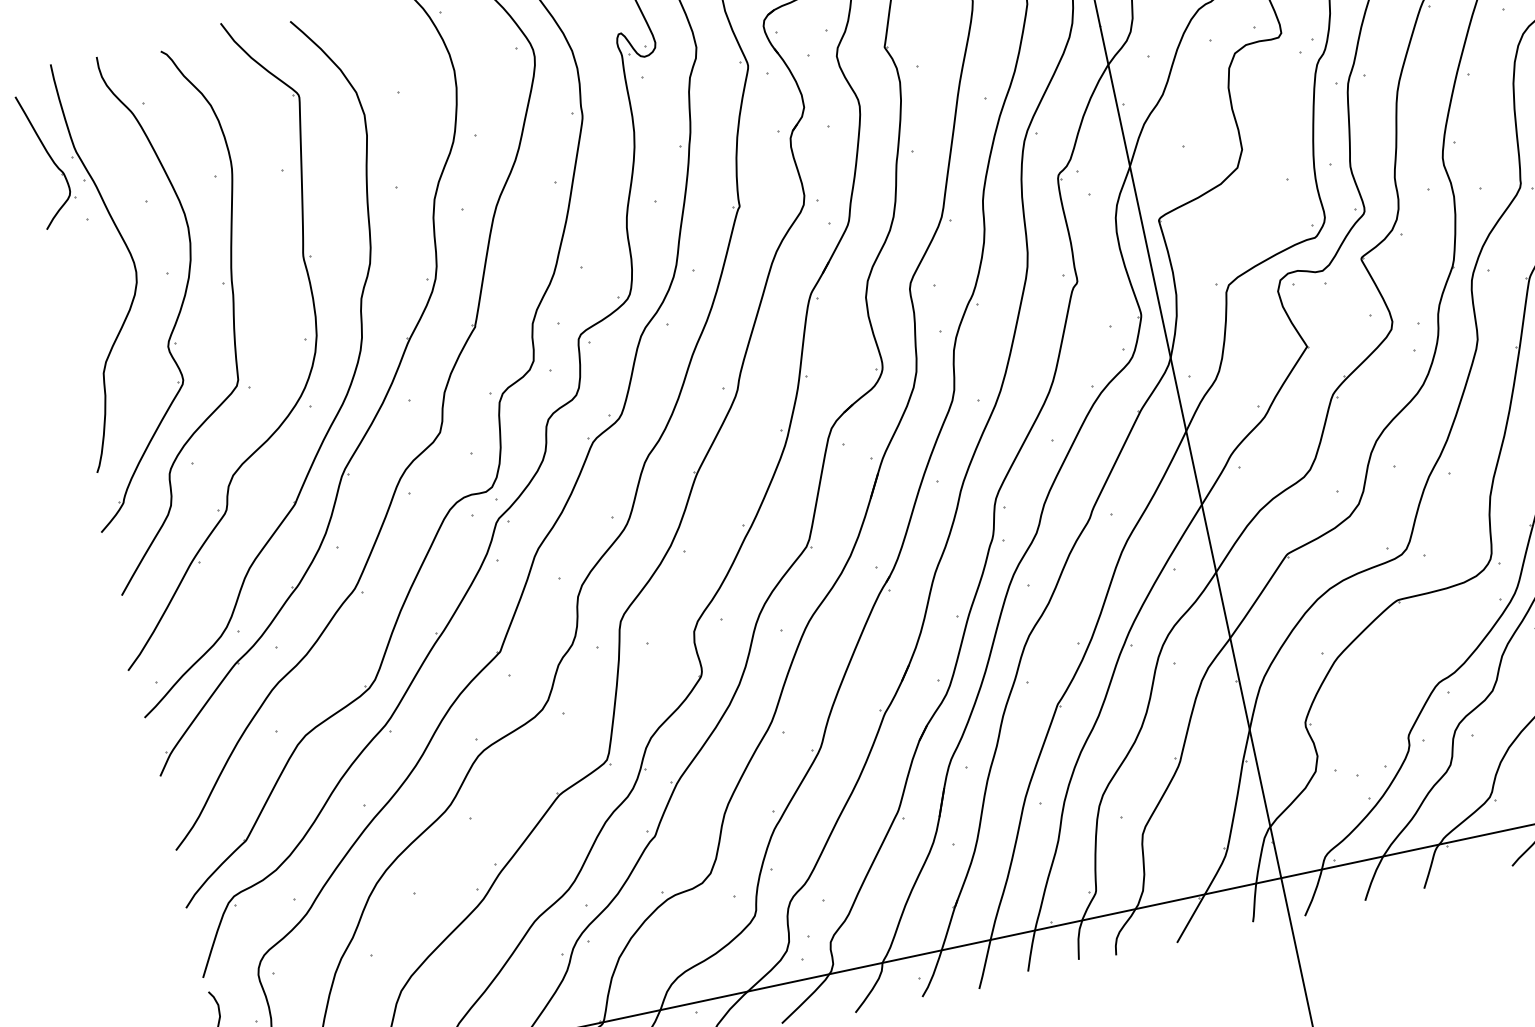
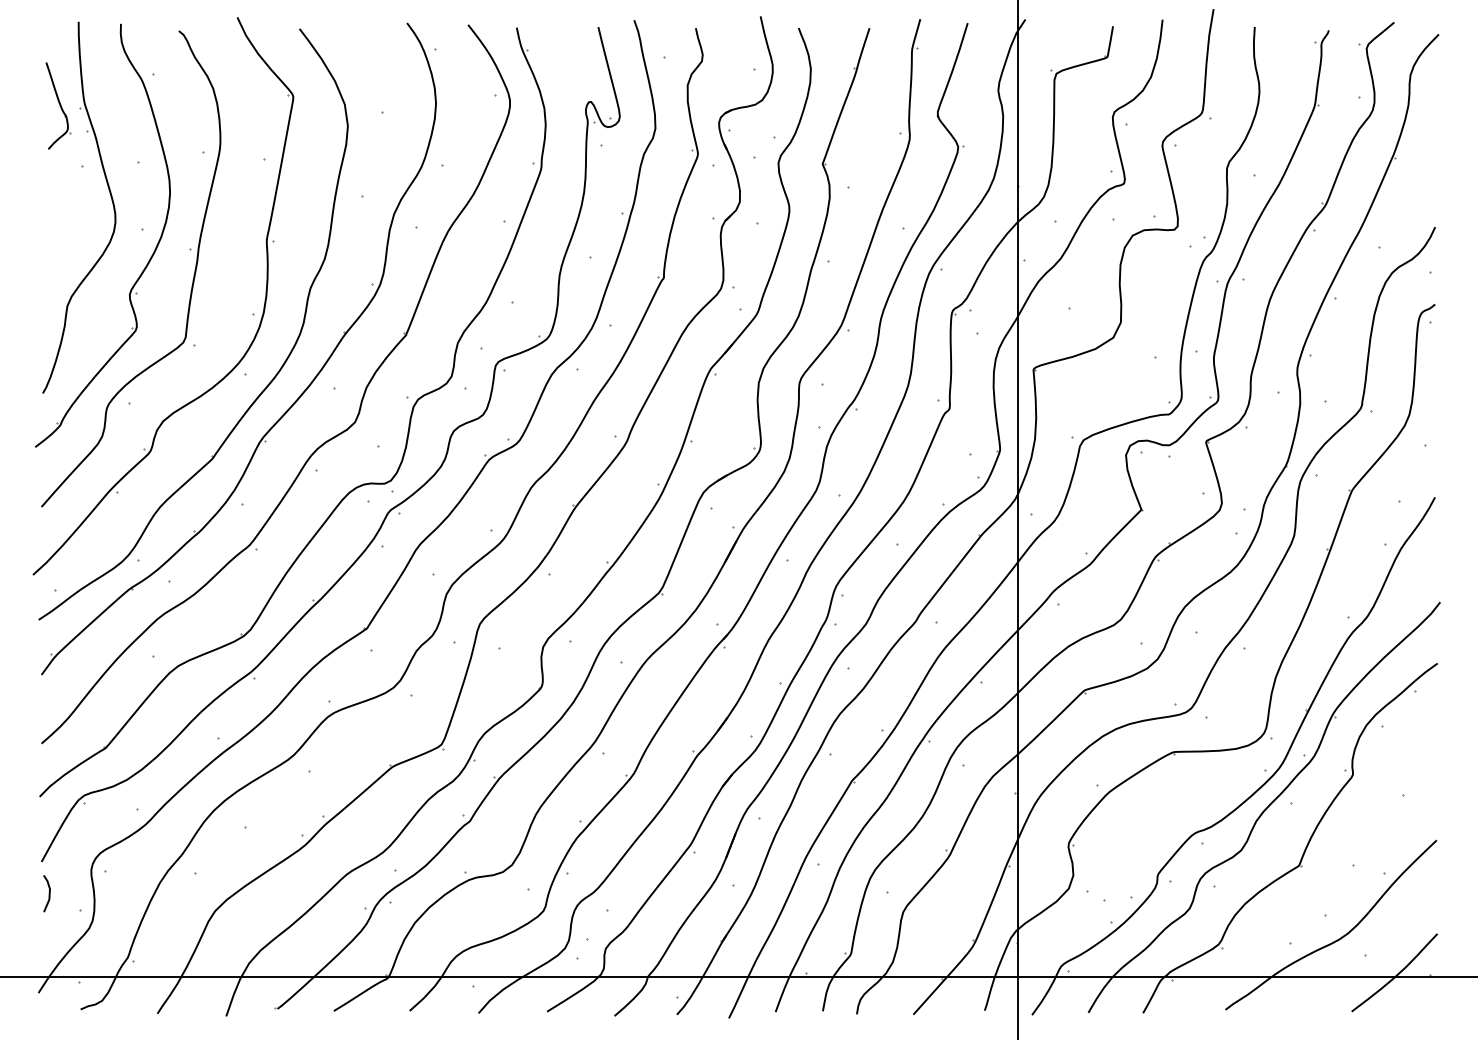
part: (48, 159) -> (58, 105), size x0.7

